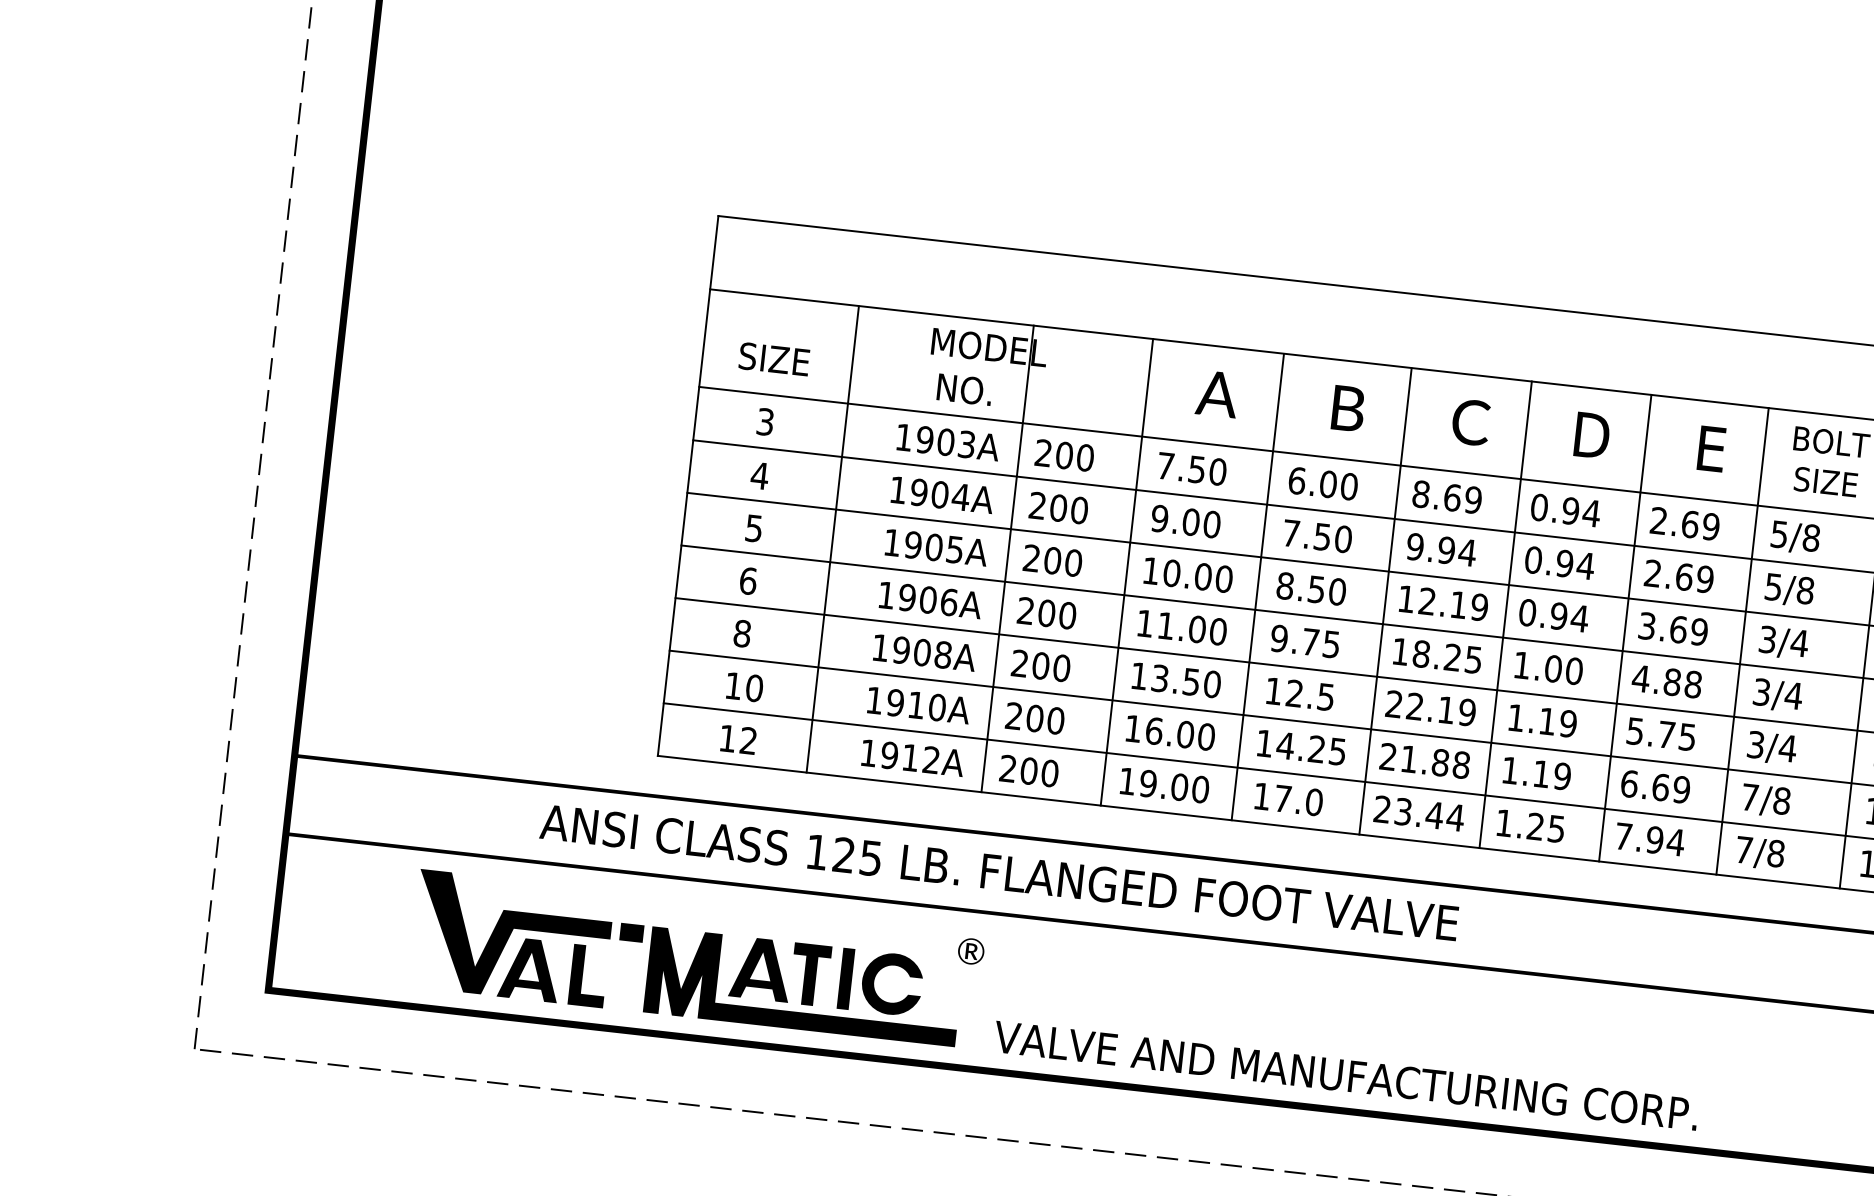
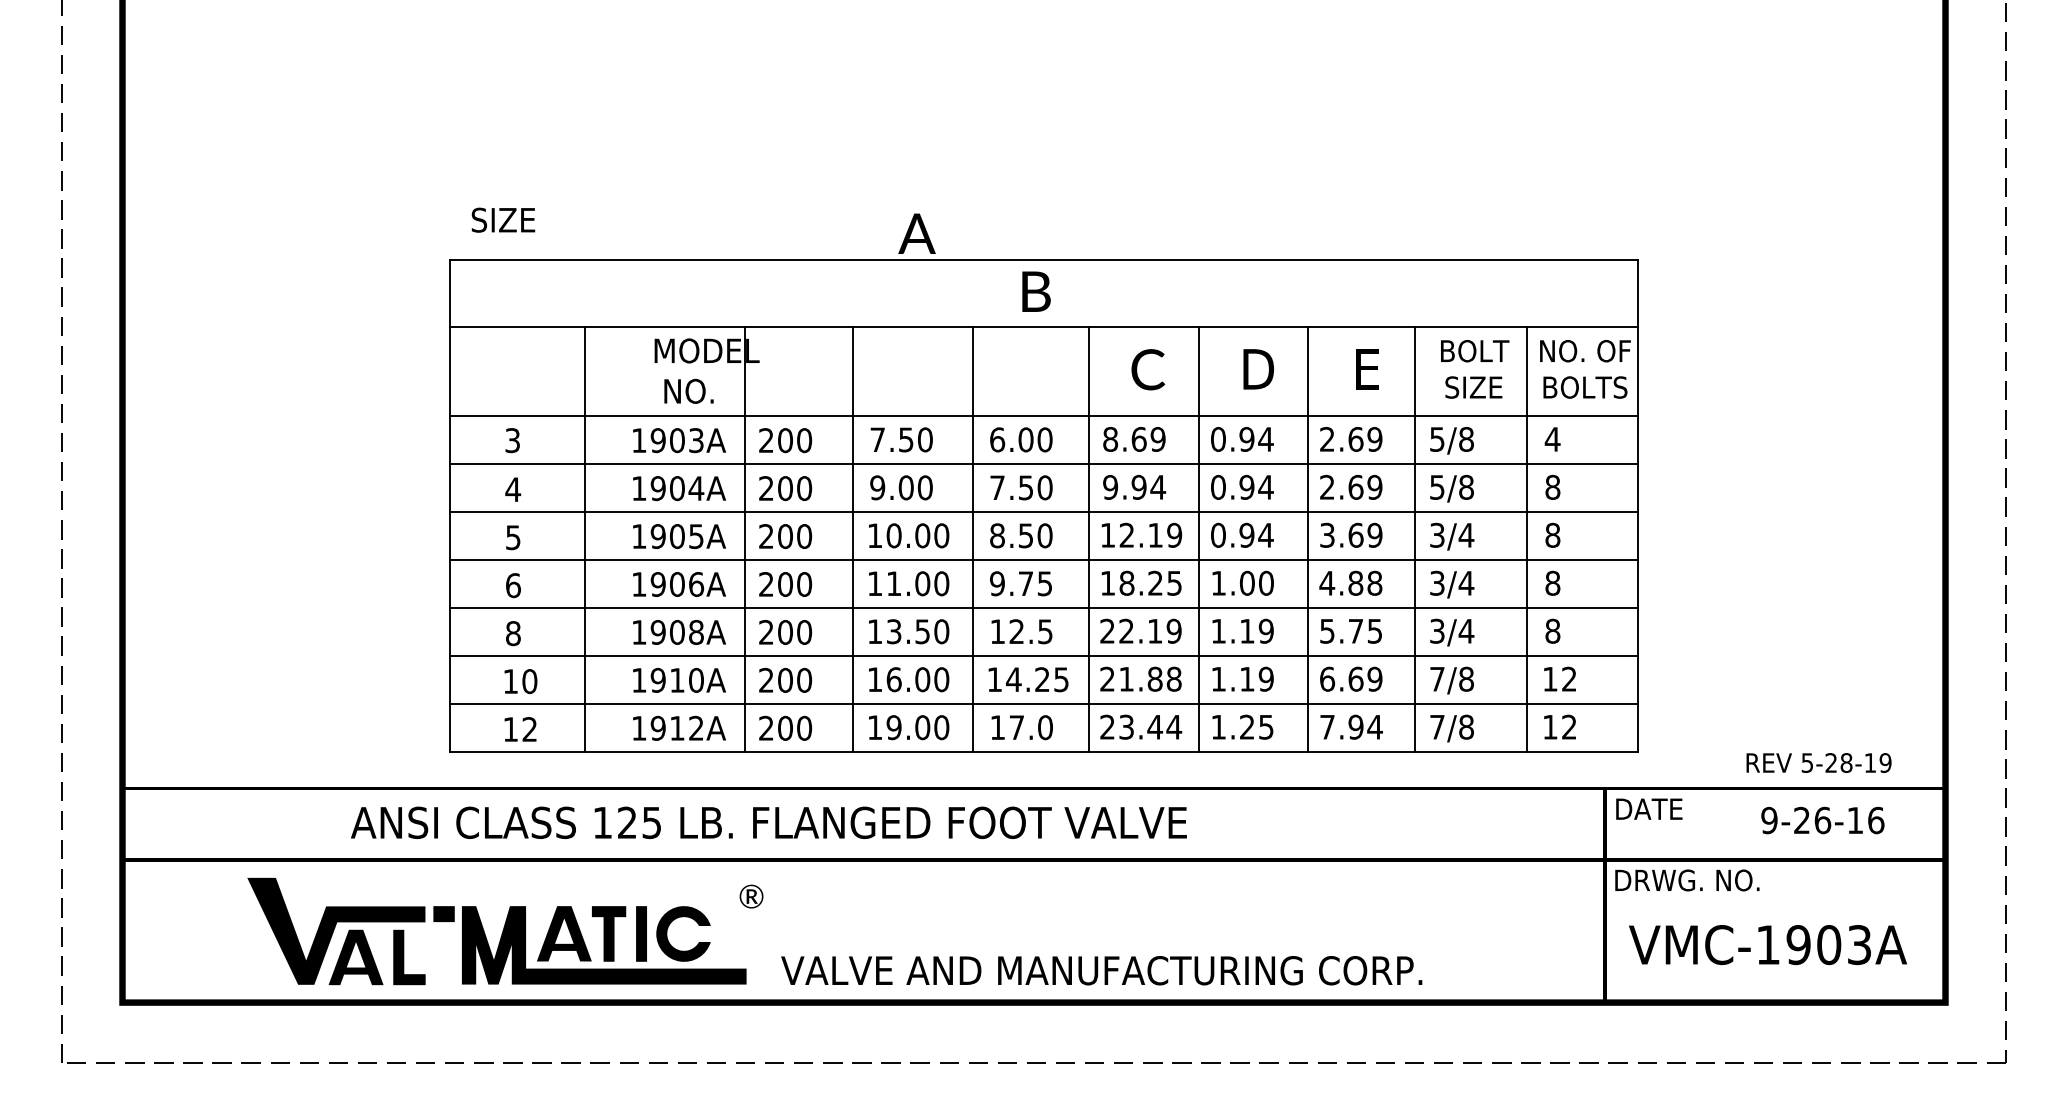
text: (774, 358) -> (503, 219), moved
text: (1216, 393) -> (916, 233), moved
text: (1348, 408) -> (1036, 291), moved

